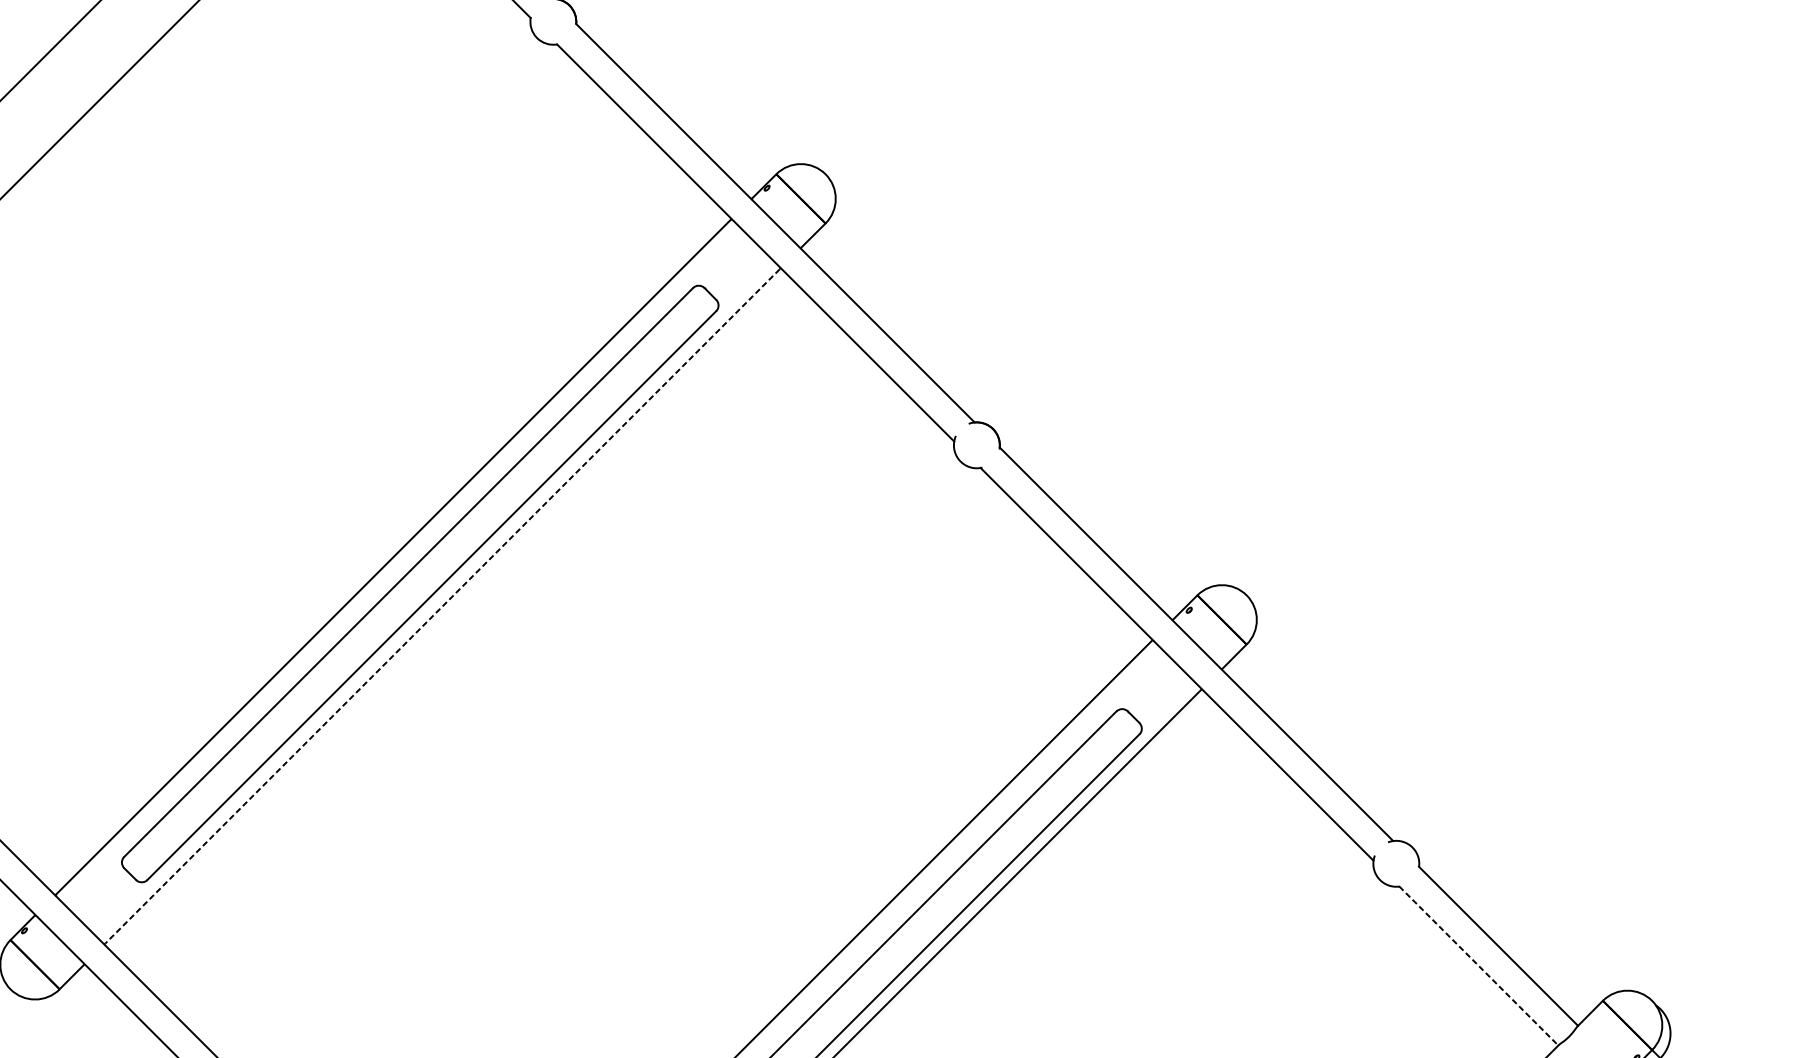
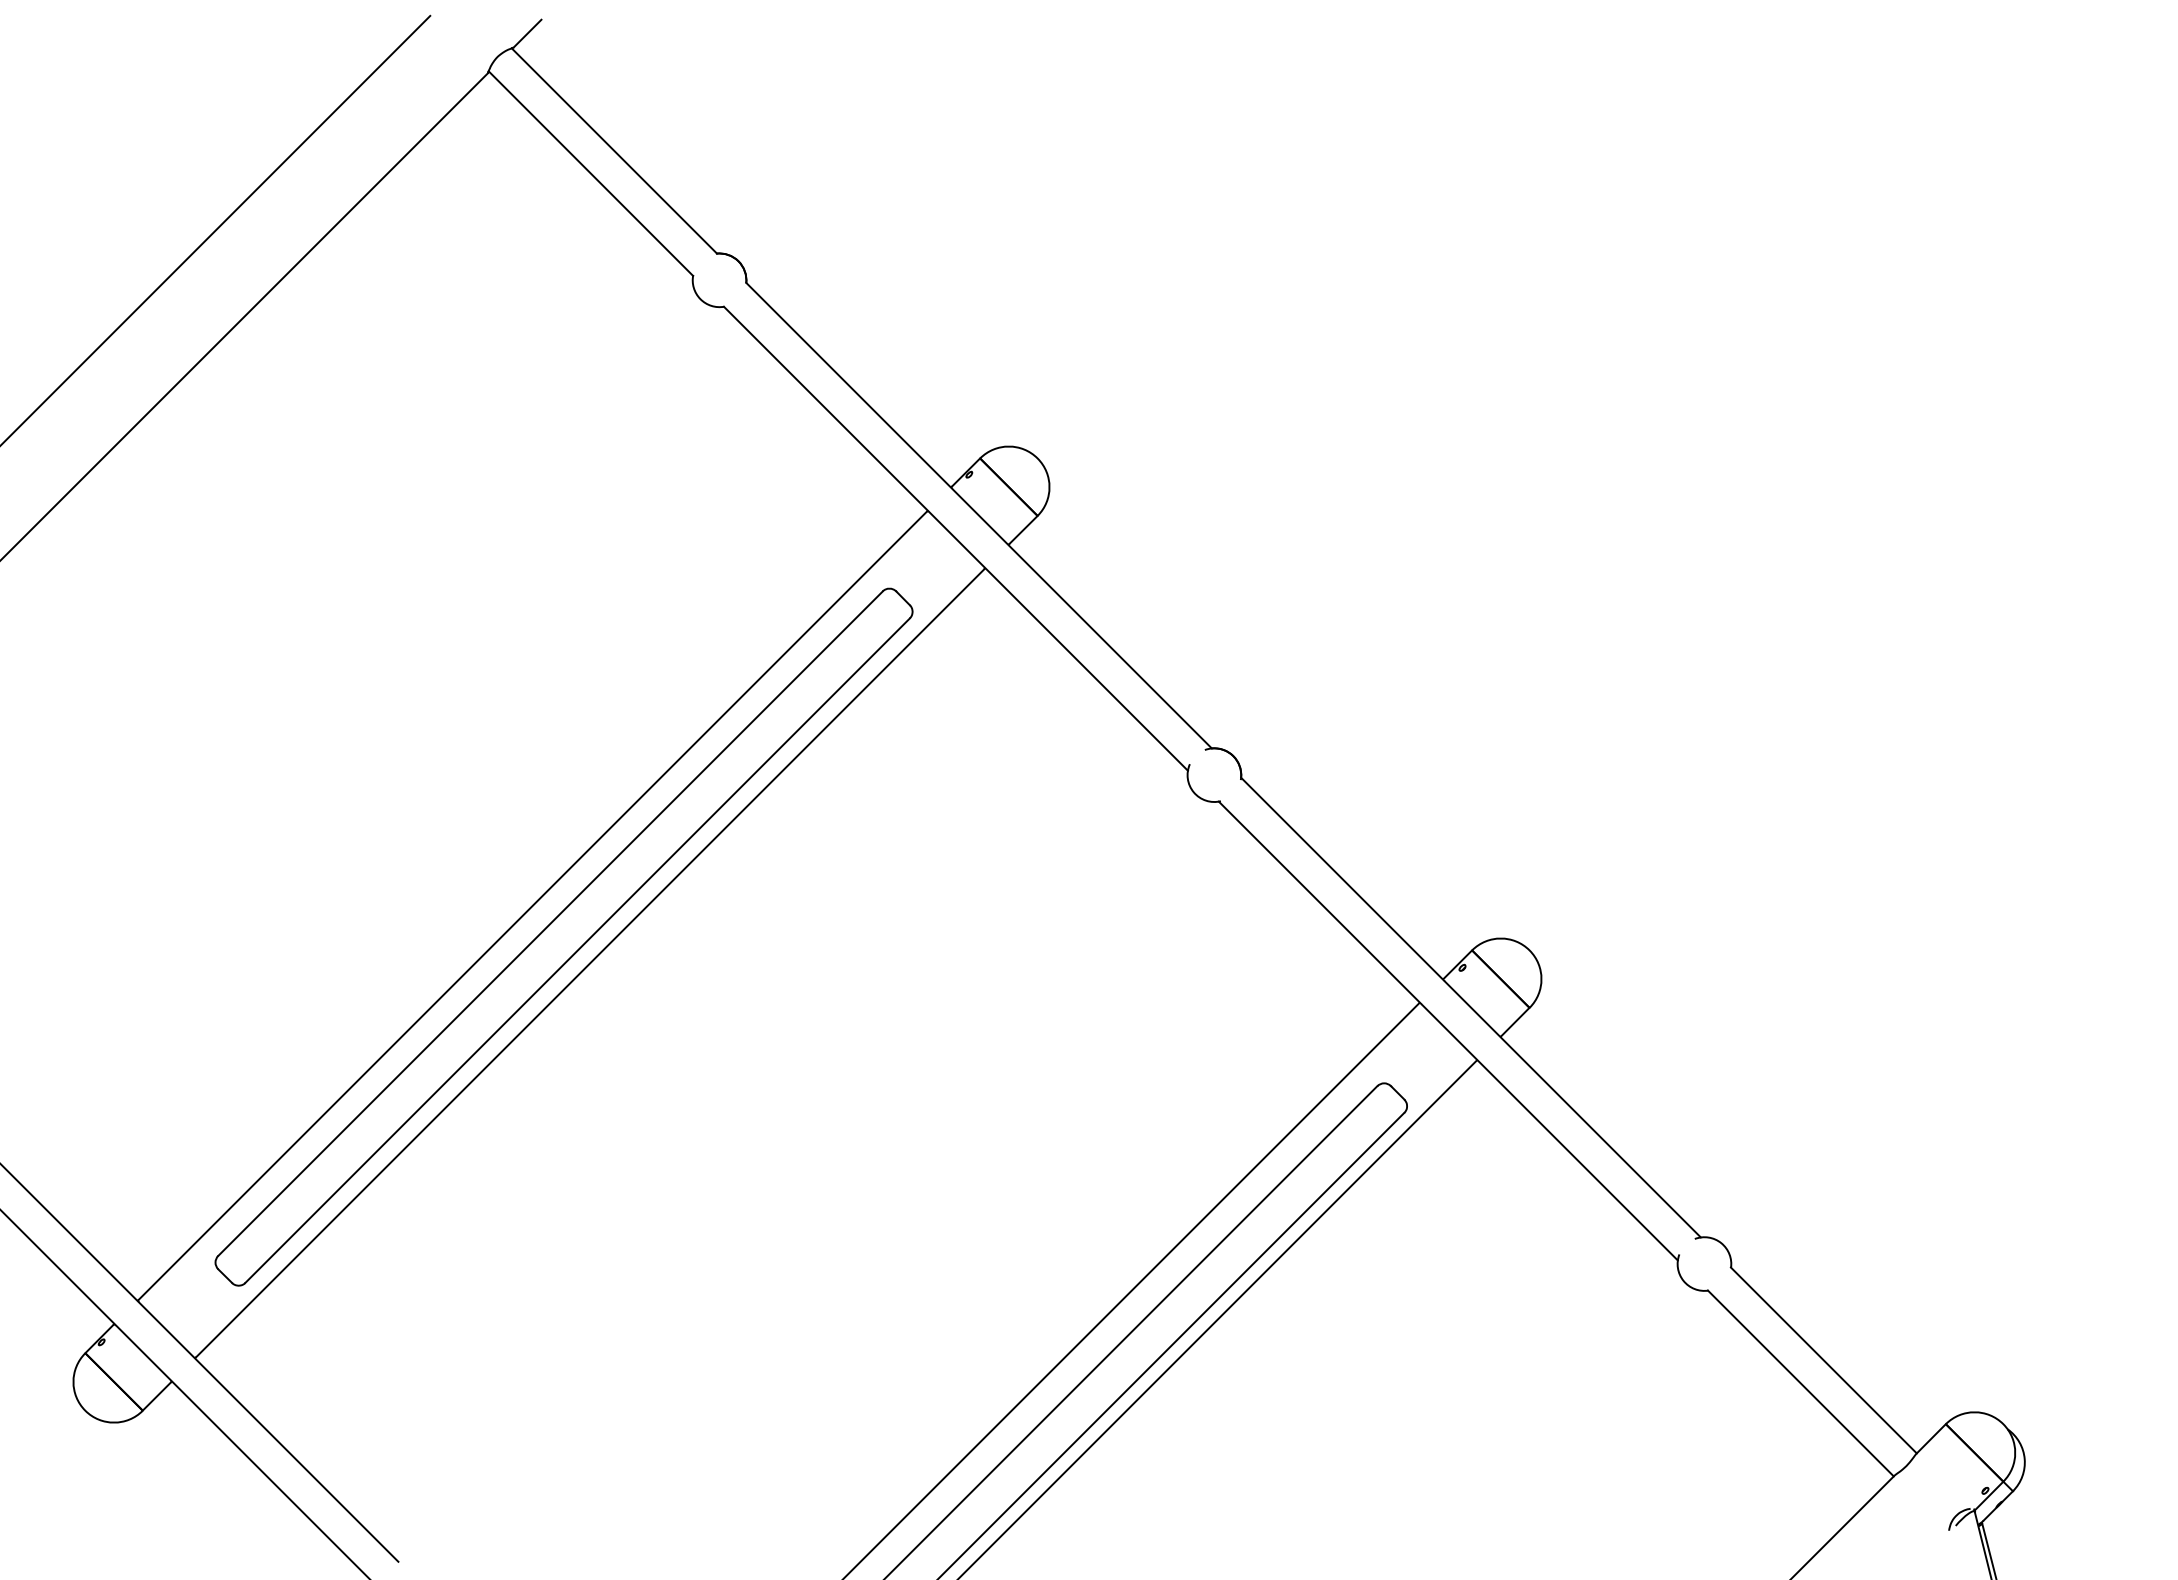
line: (442, 606) -> (590, 963), dashed -> solid
line: (1479, 966) -> (1801, 1383), dashed -> solid

